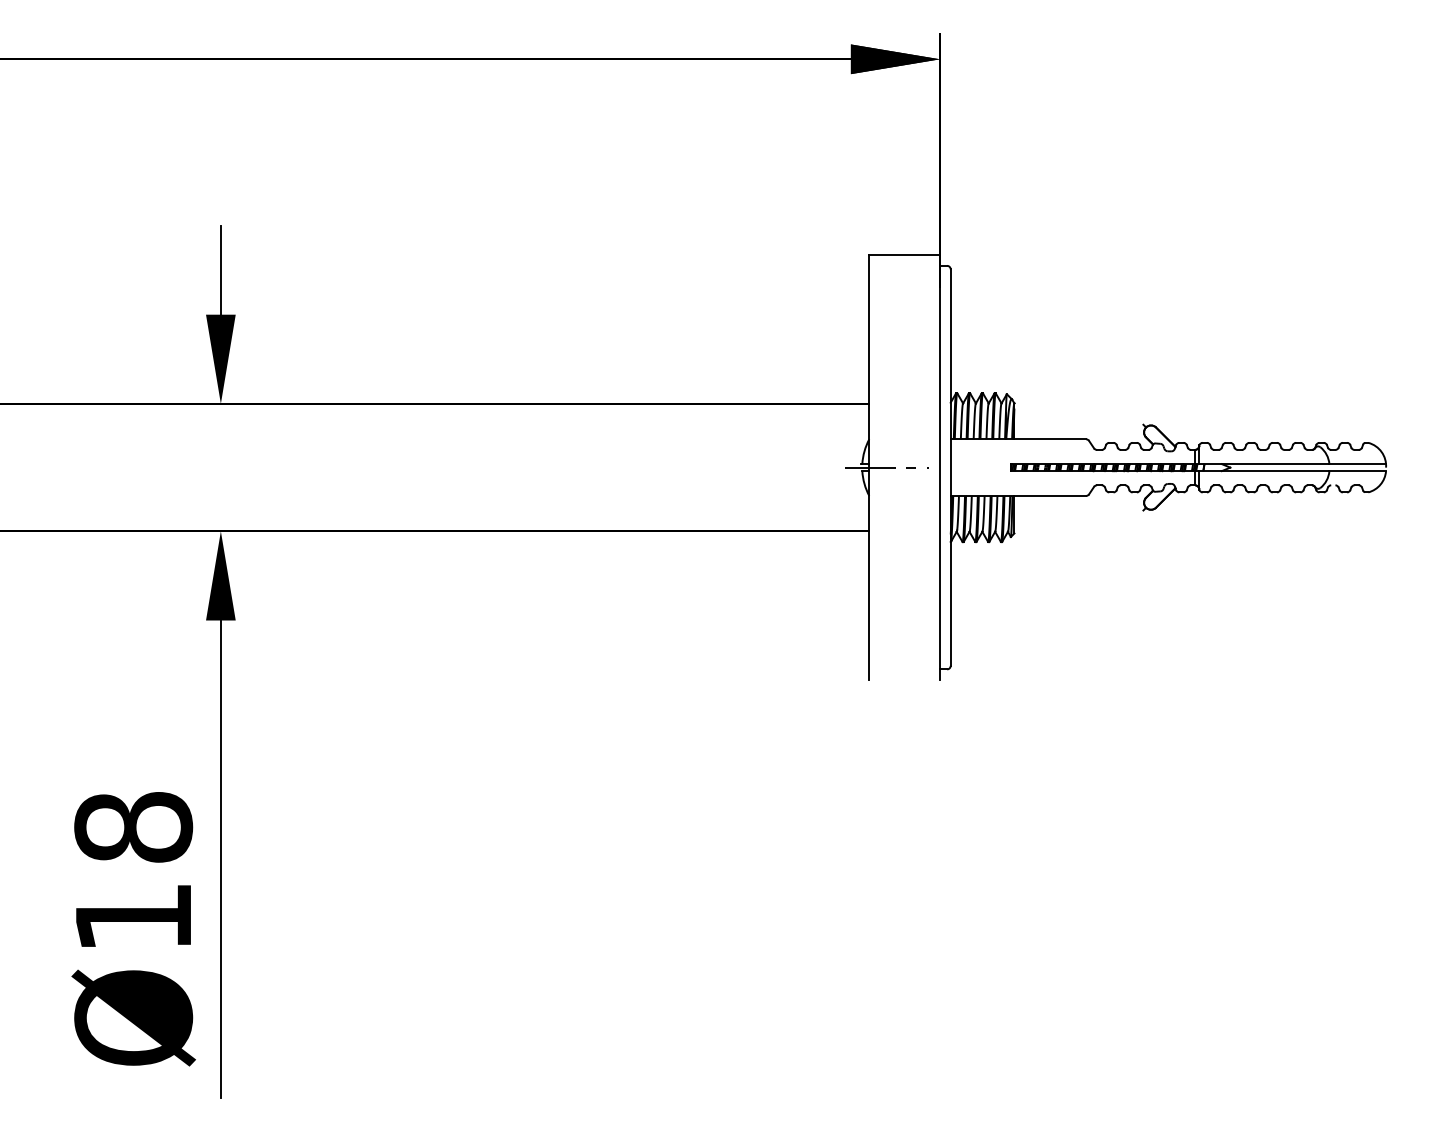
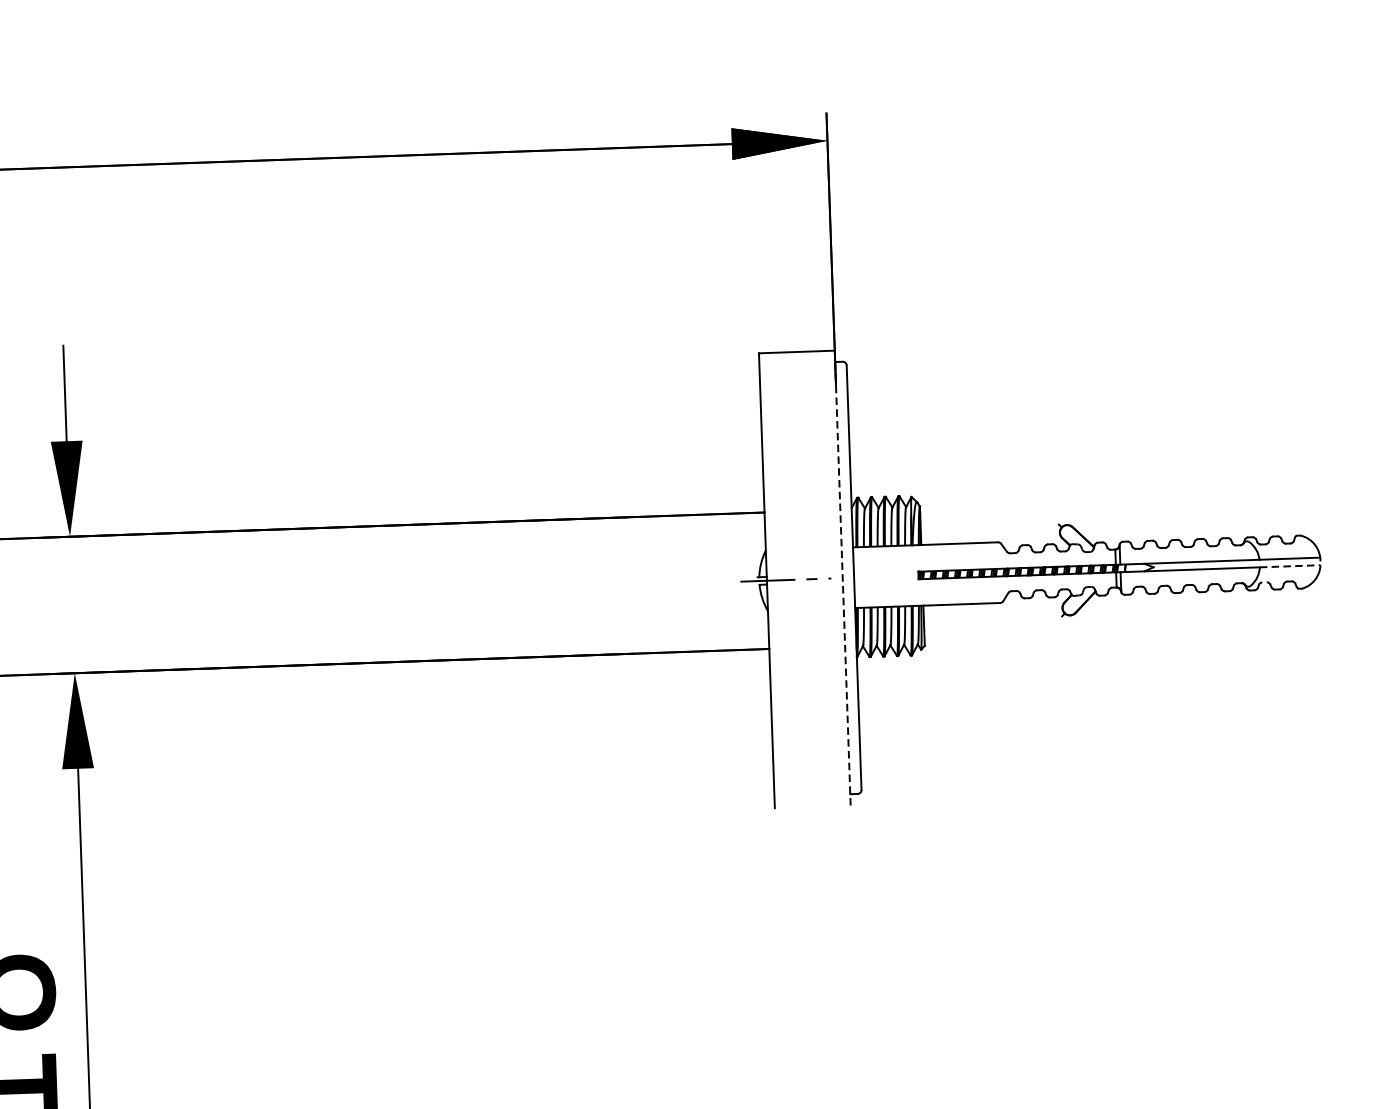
line: (940, 467) -> (843, 577), solid -> dashed
line: (1358, 471) -> (1291, 566), solid -> dashed

